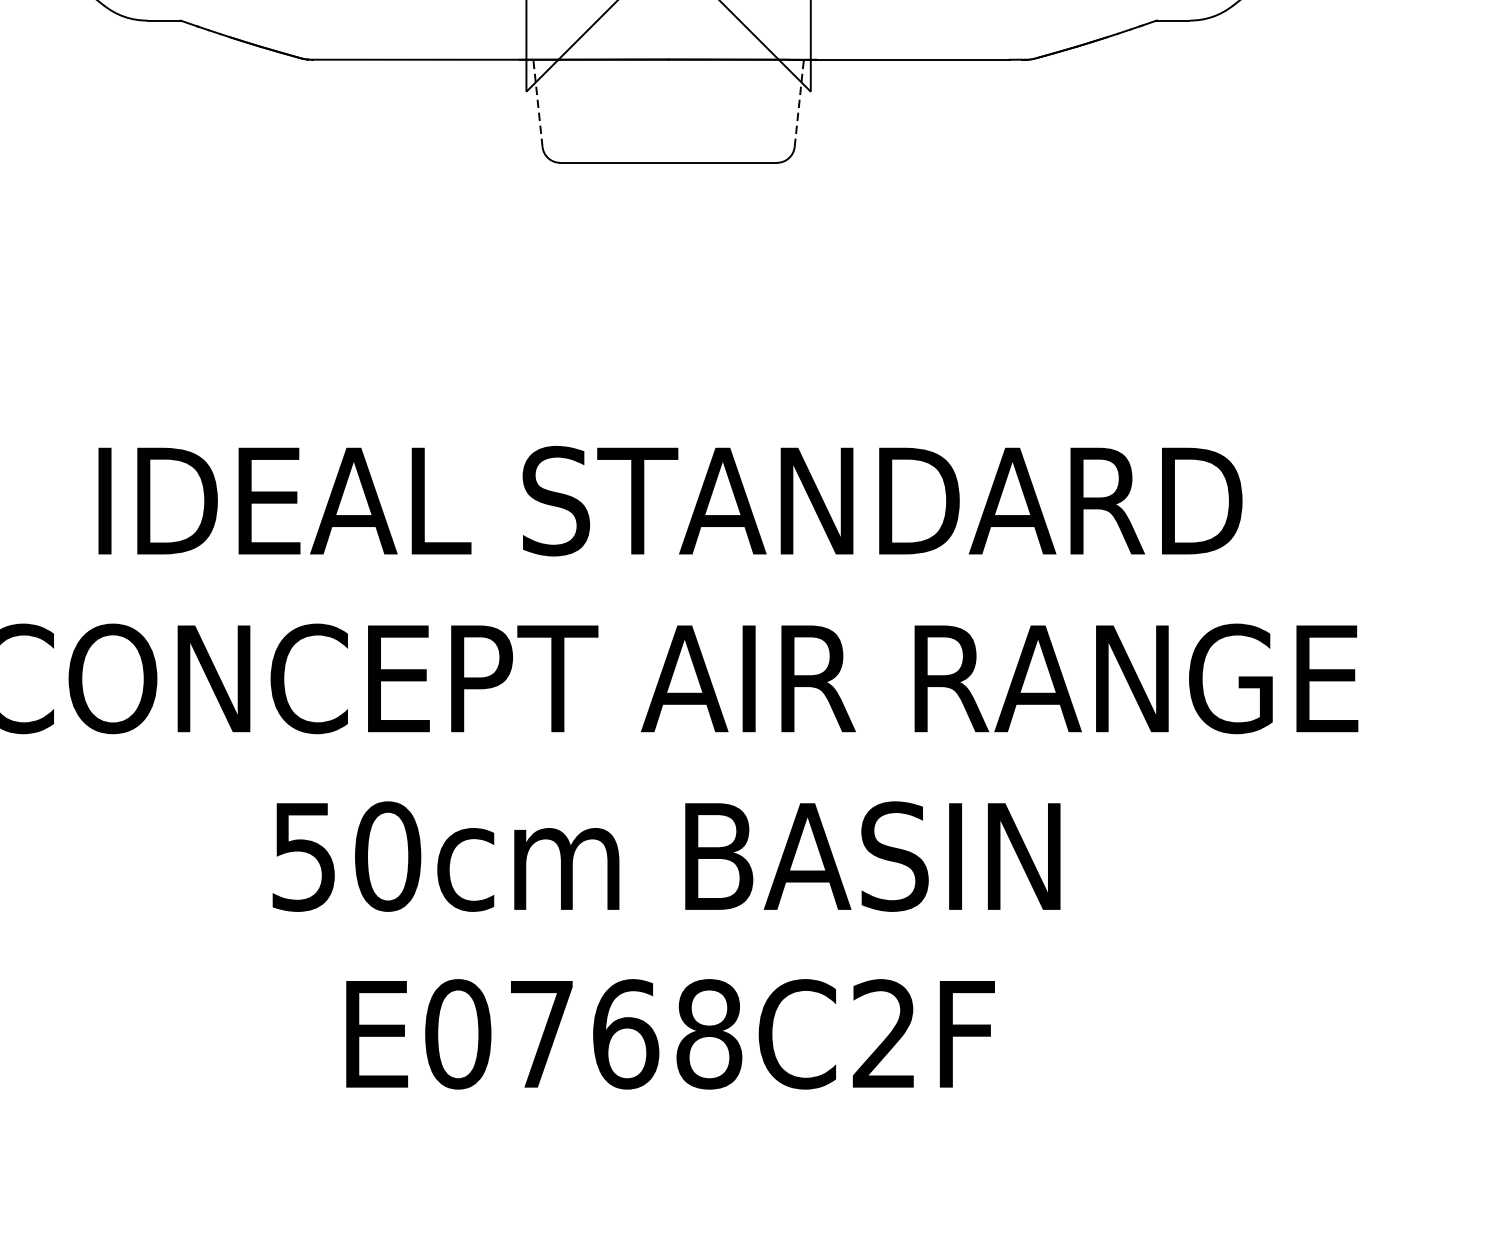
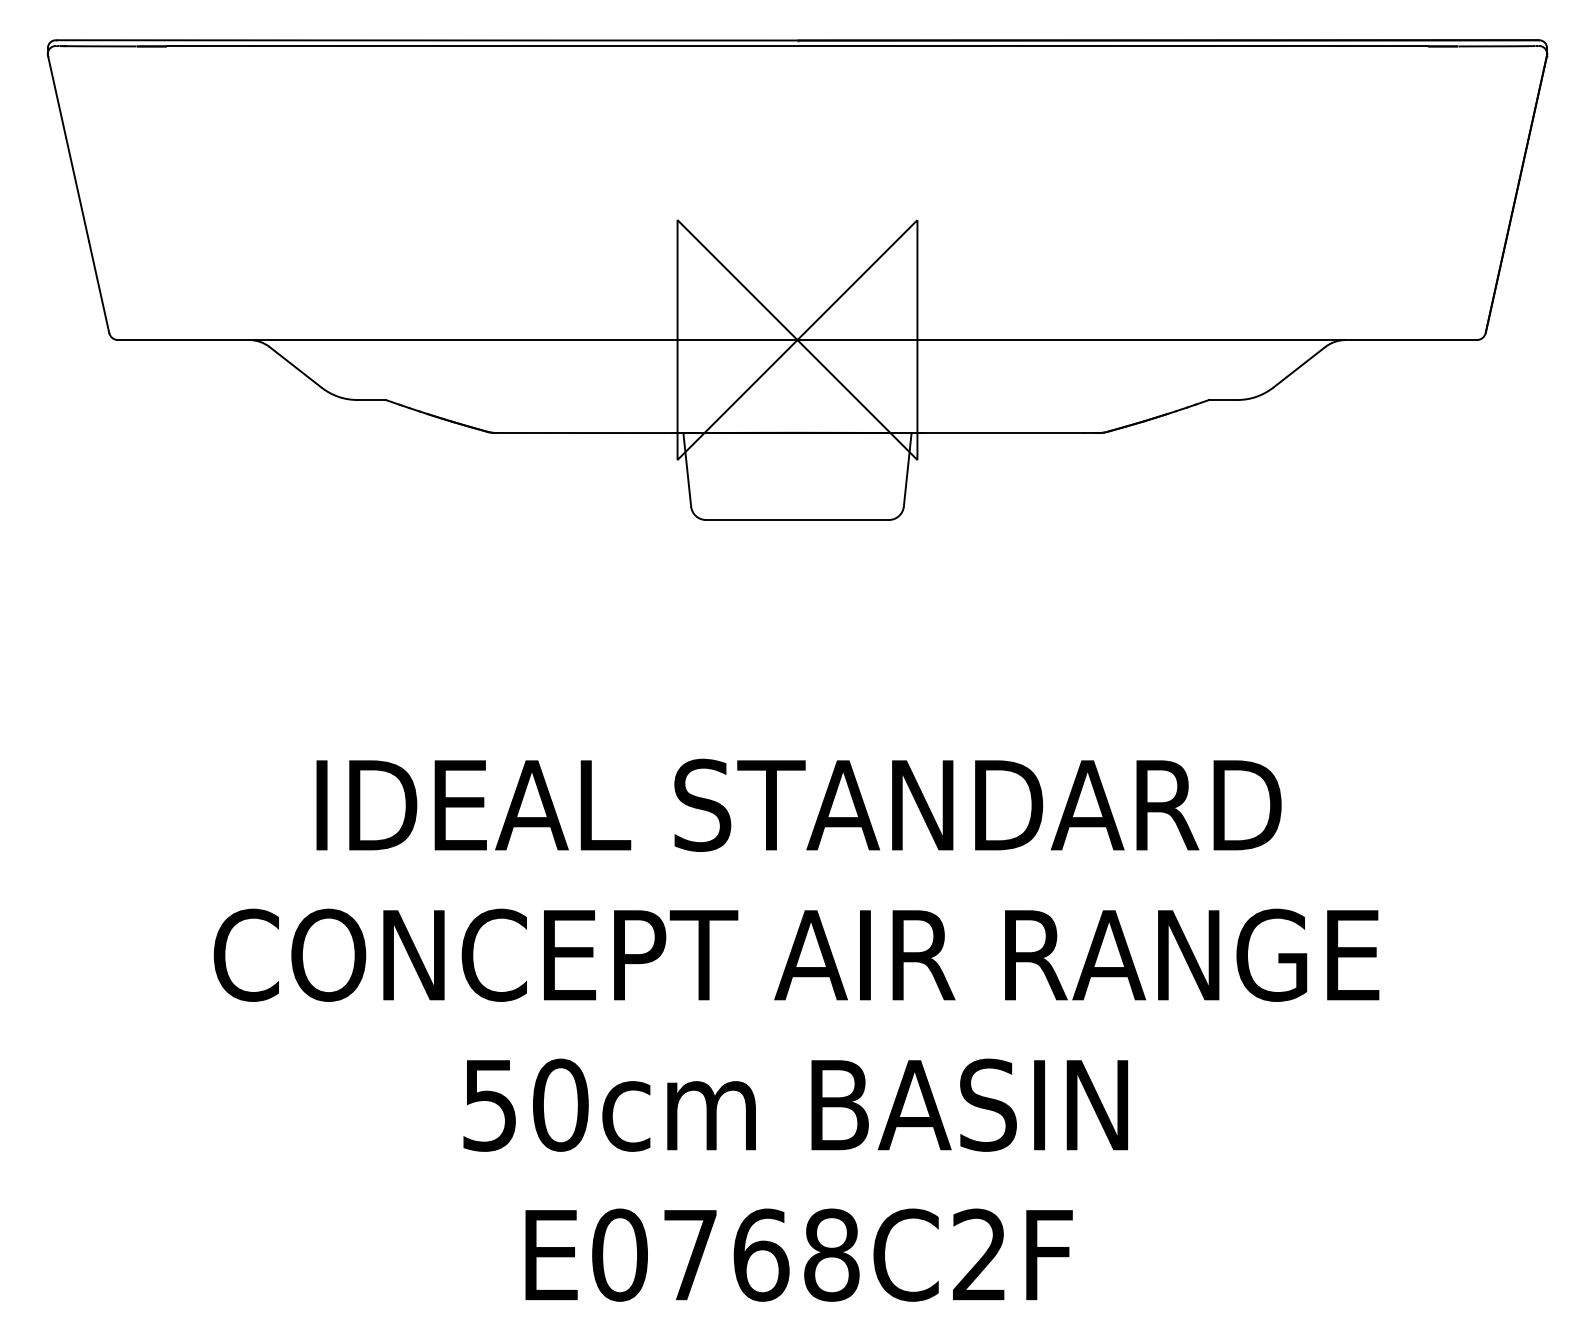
line: (538, 102) -> (687, 469), dashed -> solid
line: (799, 102) -> (907, 469), dashed -> solid

